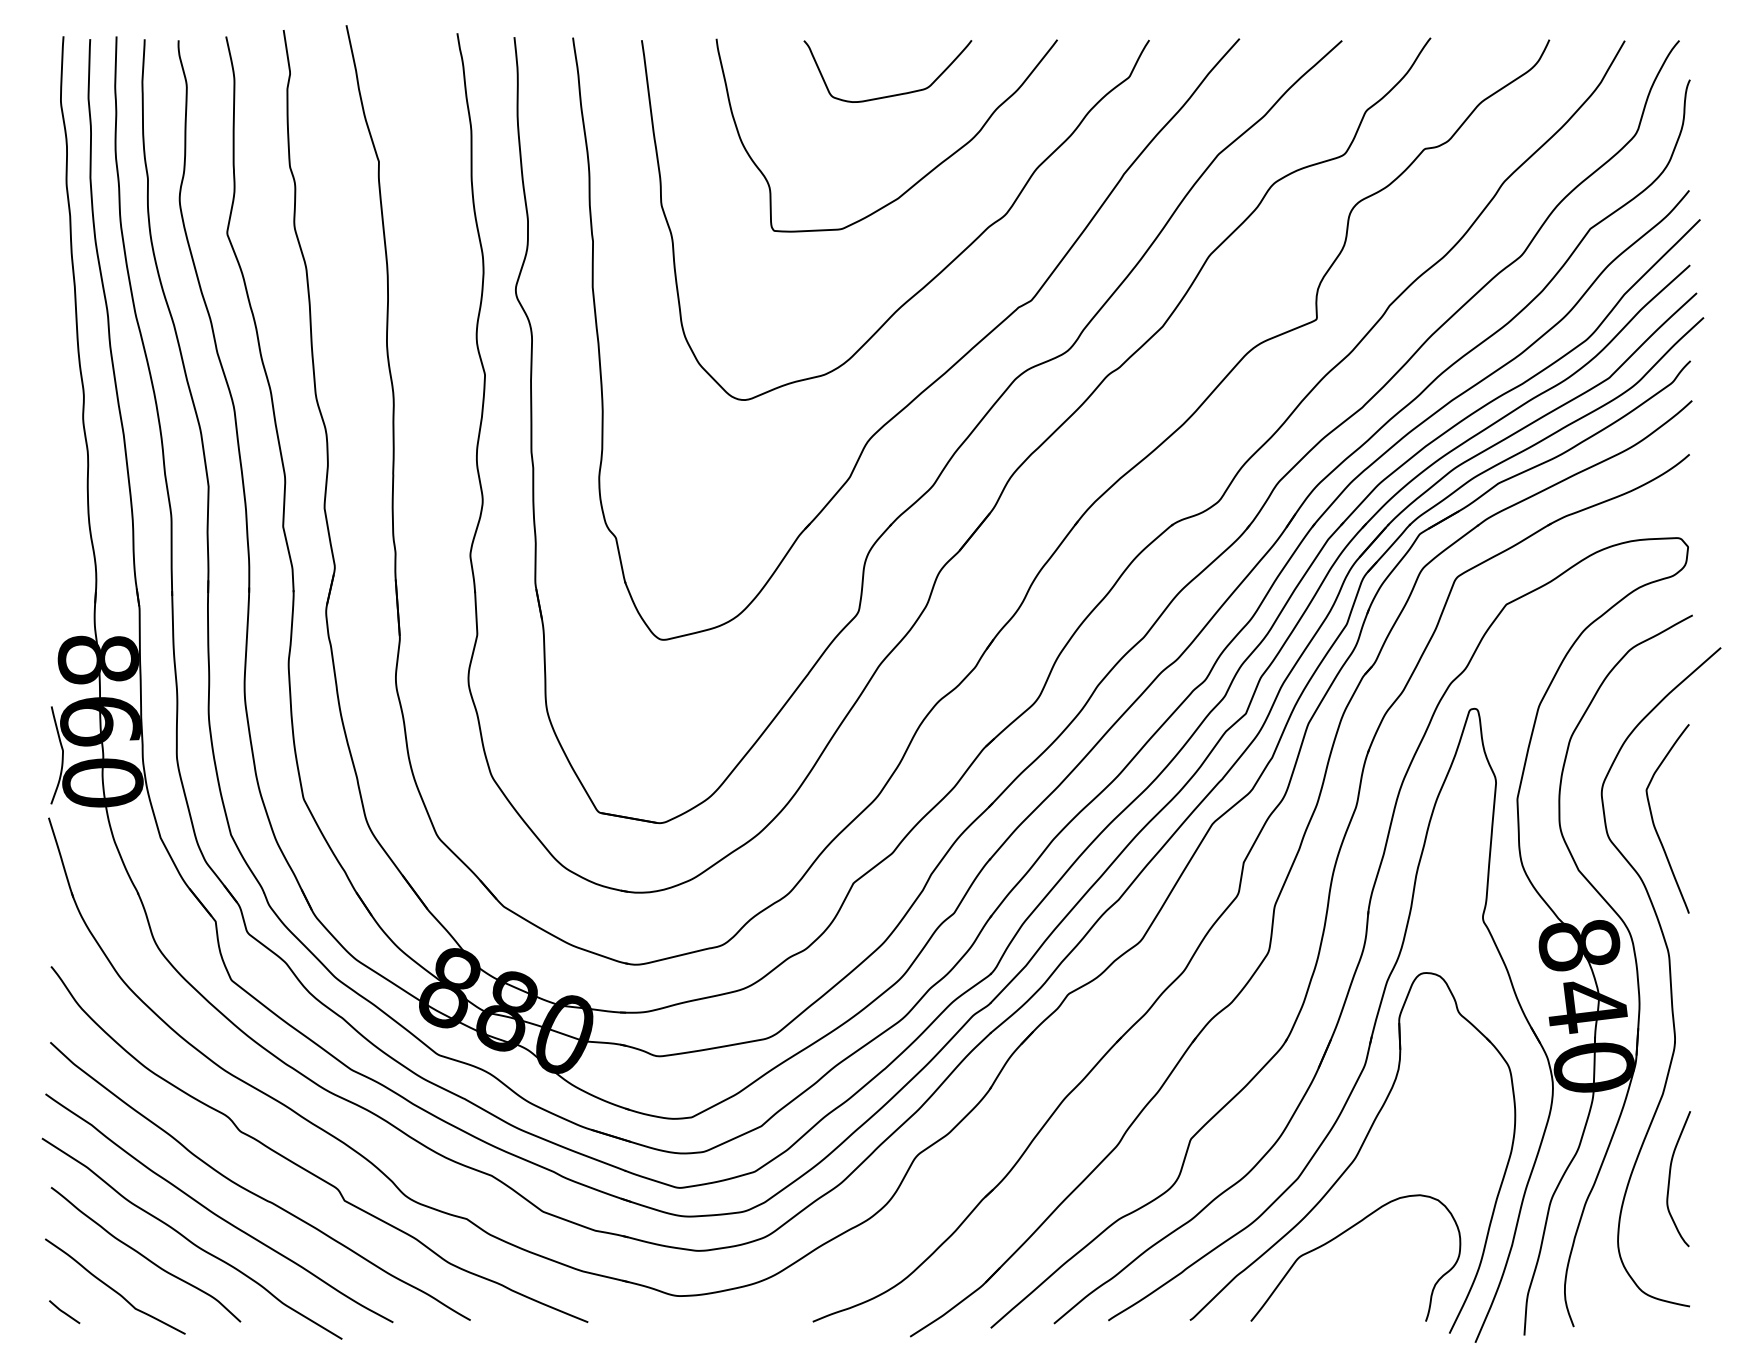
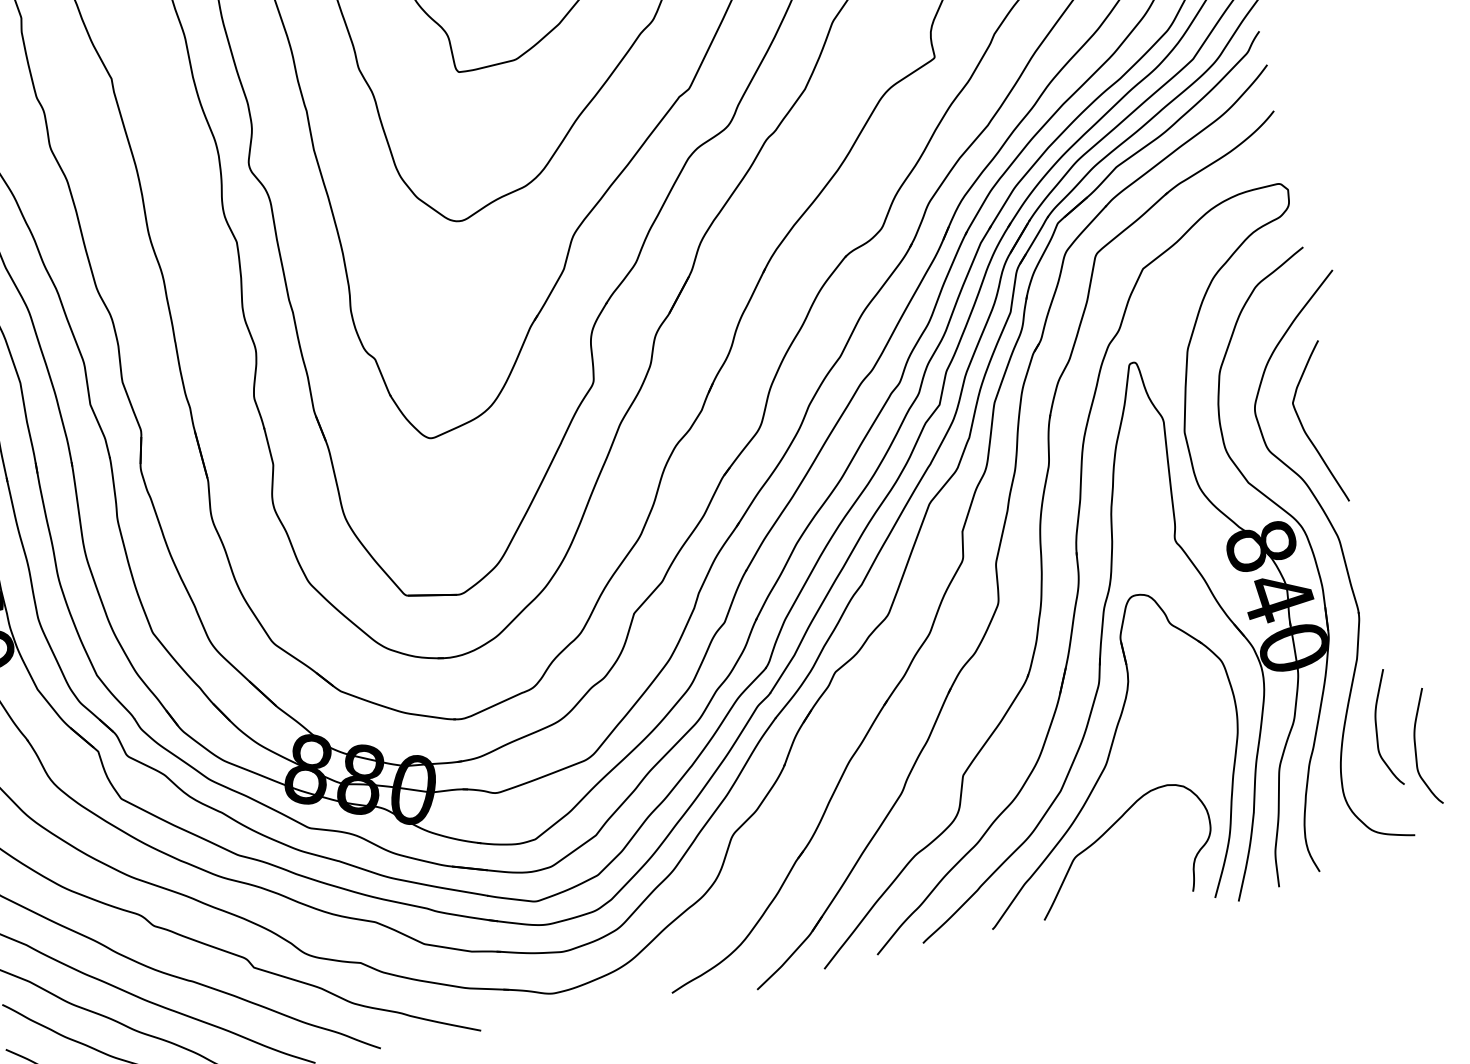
curve: (1710, 1209) -> (1416, 749), added

